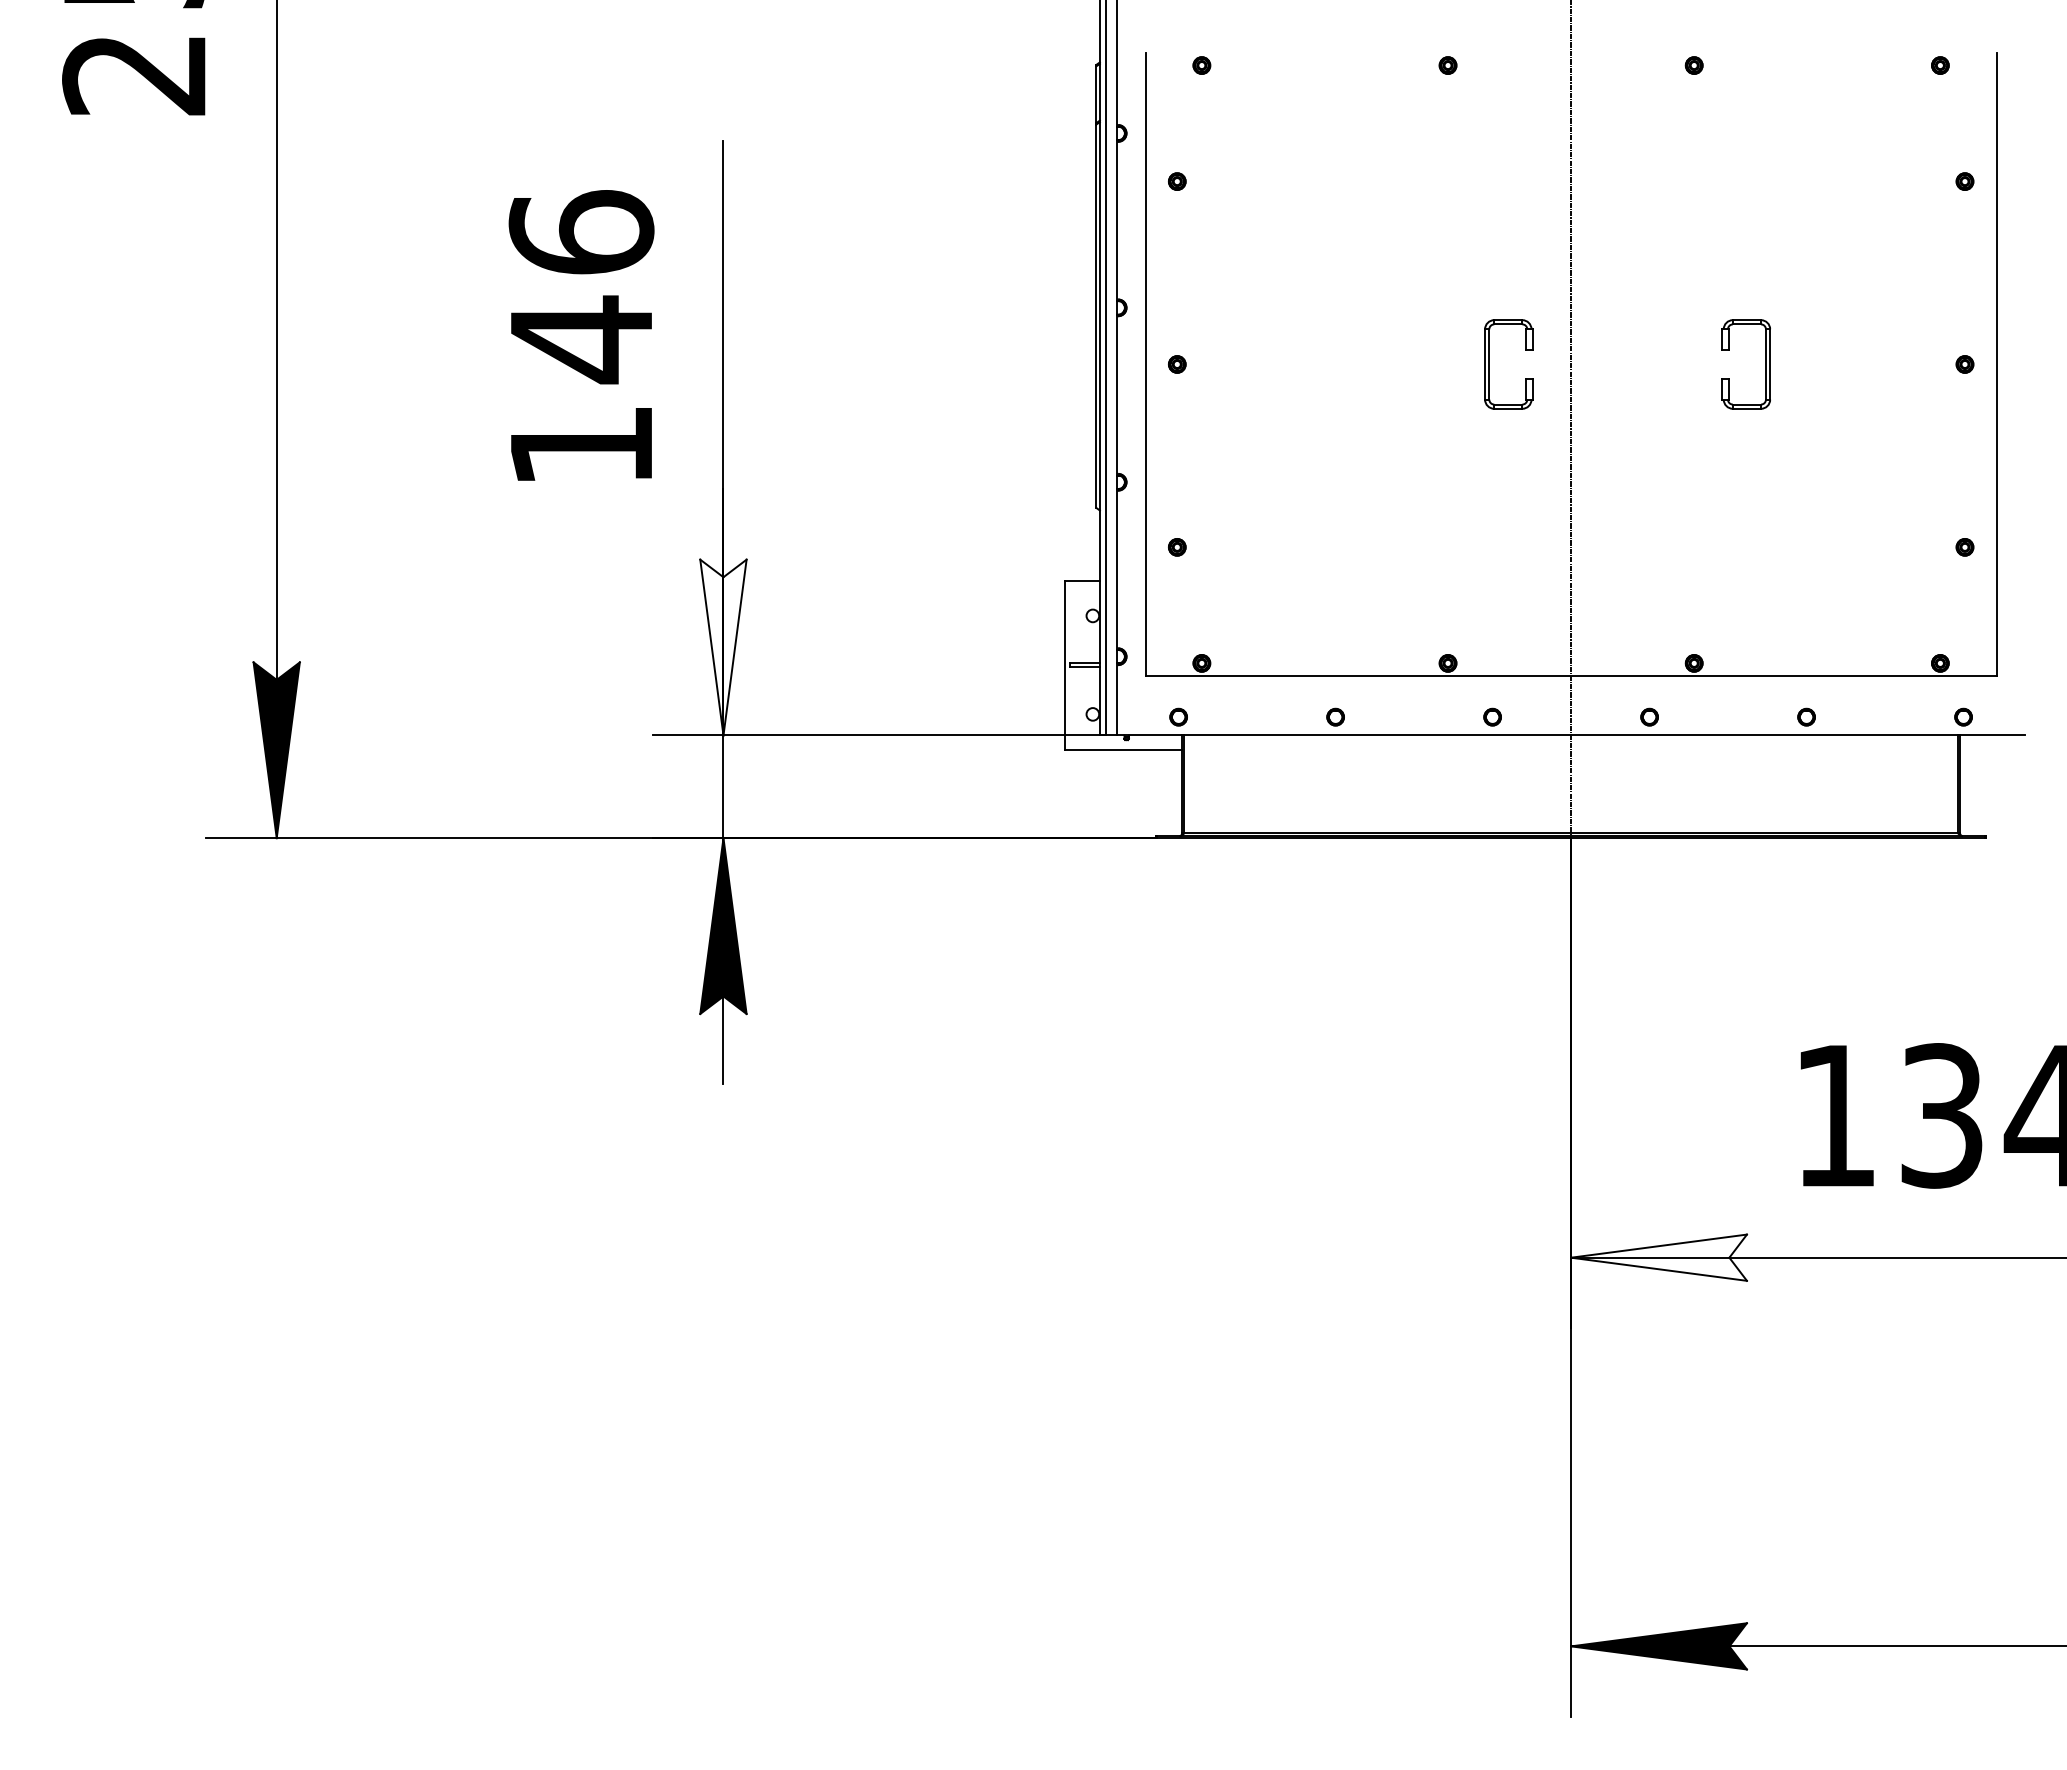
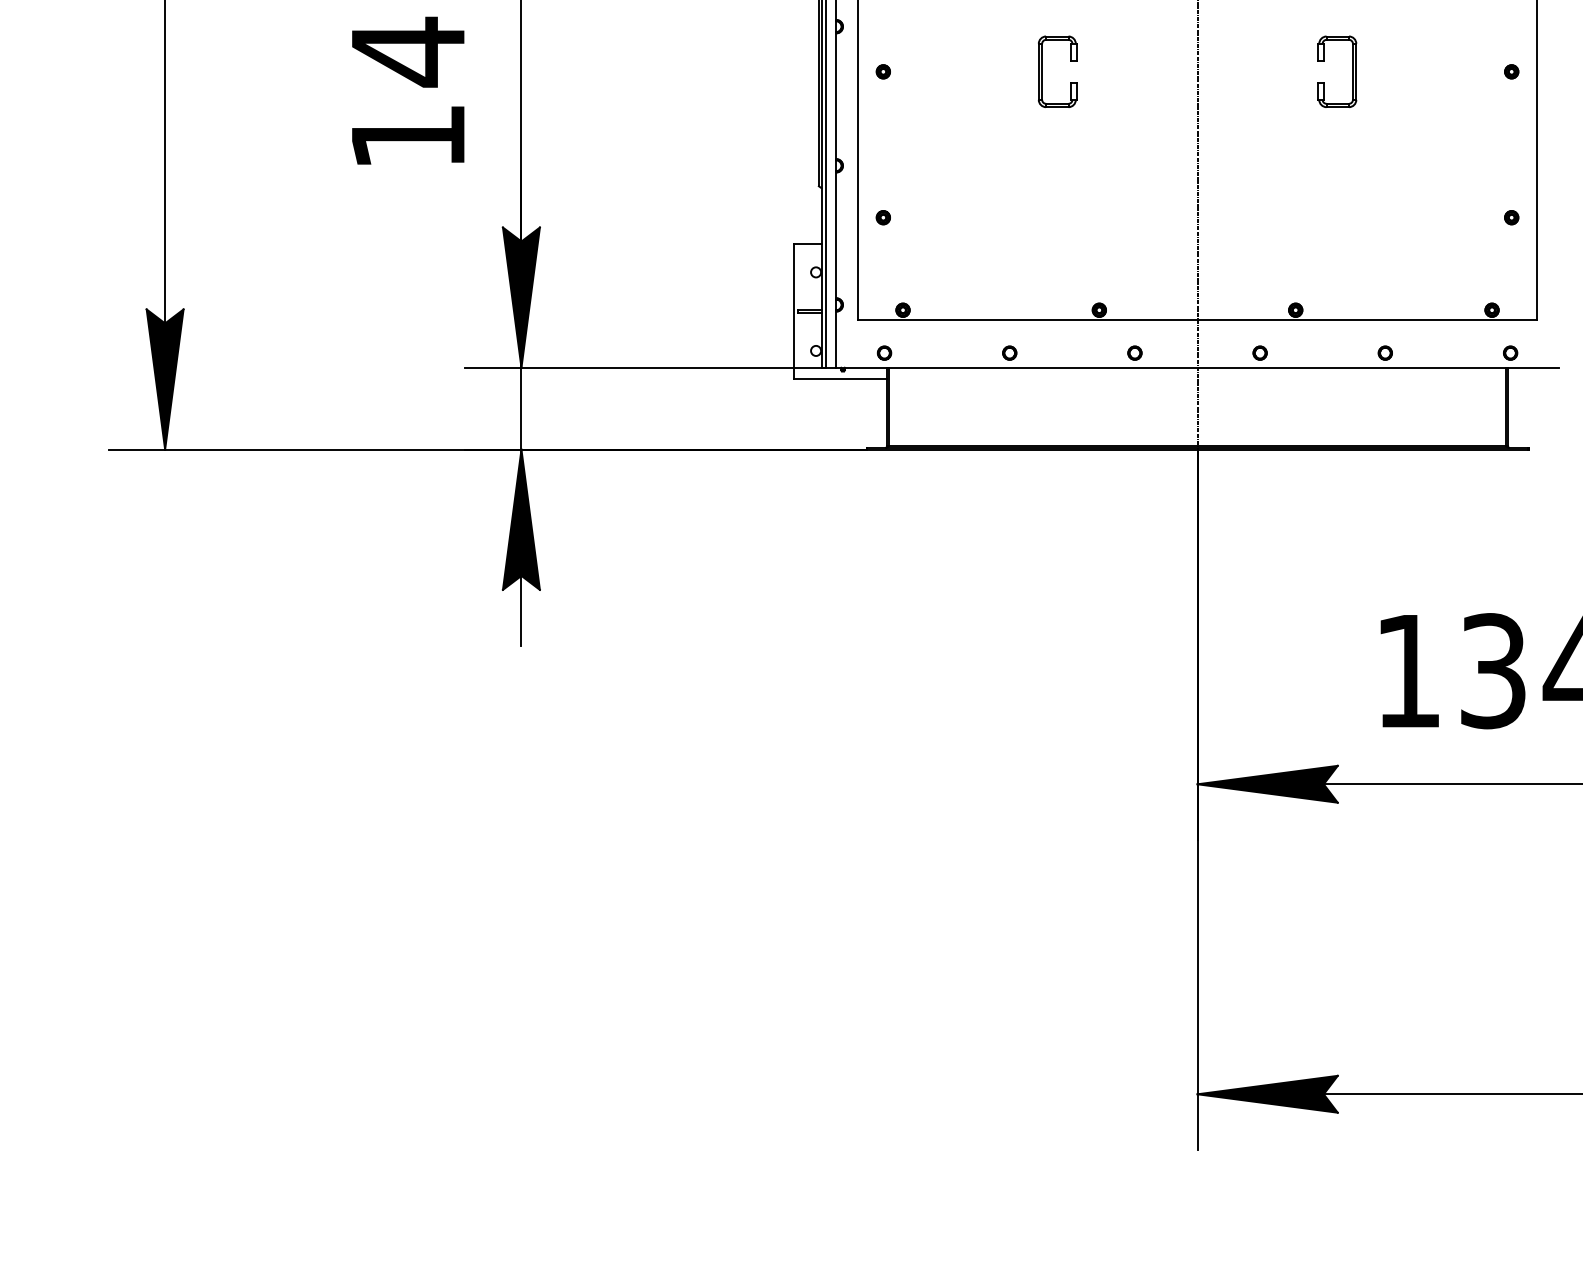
part: (1489, 364) -> (1042, 71), moved
fill: (723, 647) -> (521, 297), added
fill: (1658, 1257) -> (1267, 784), added

